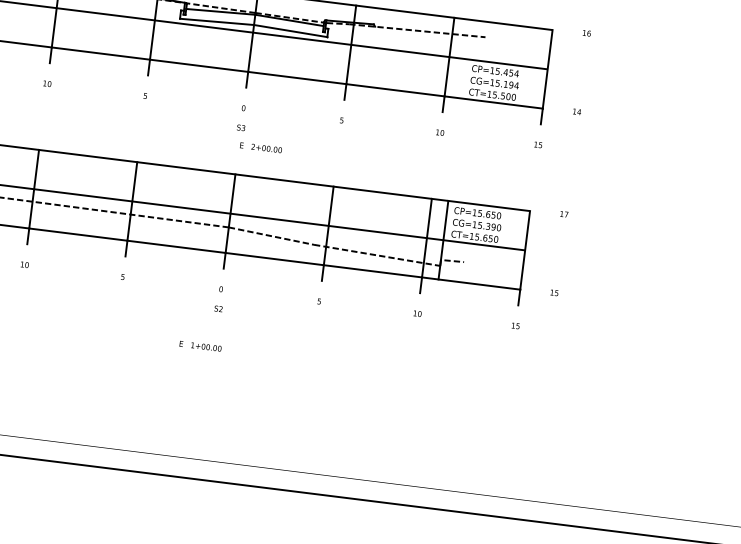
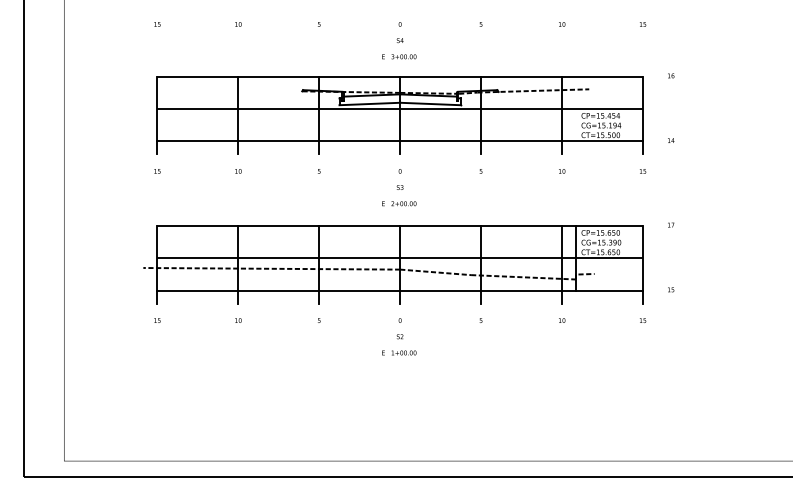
text: (261, 147) -> (399, 203), moved
text: (200, 345) -> (399, 352), moved

